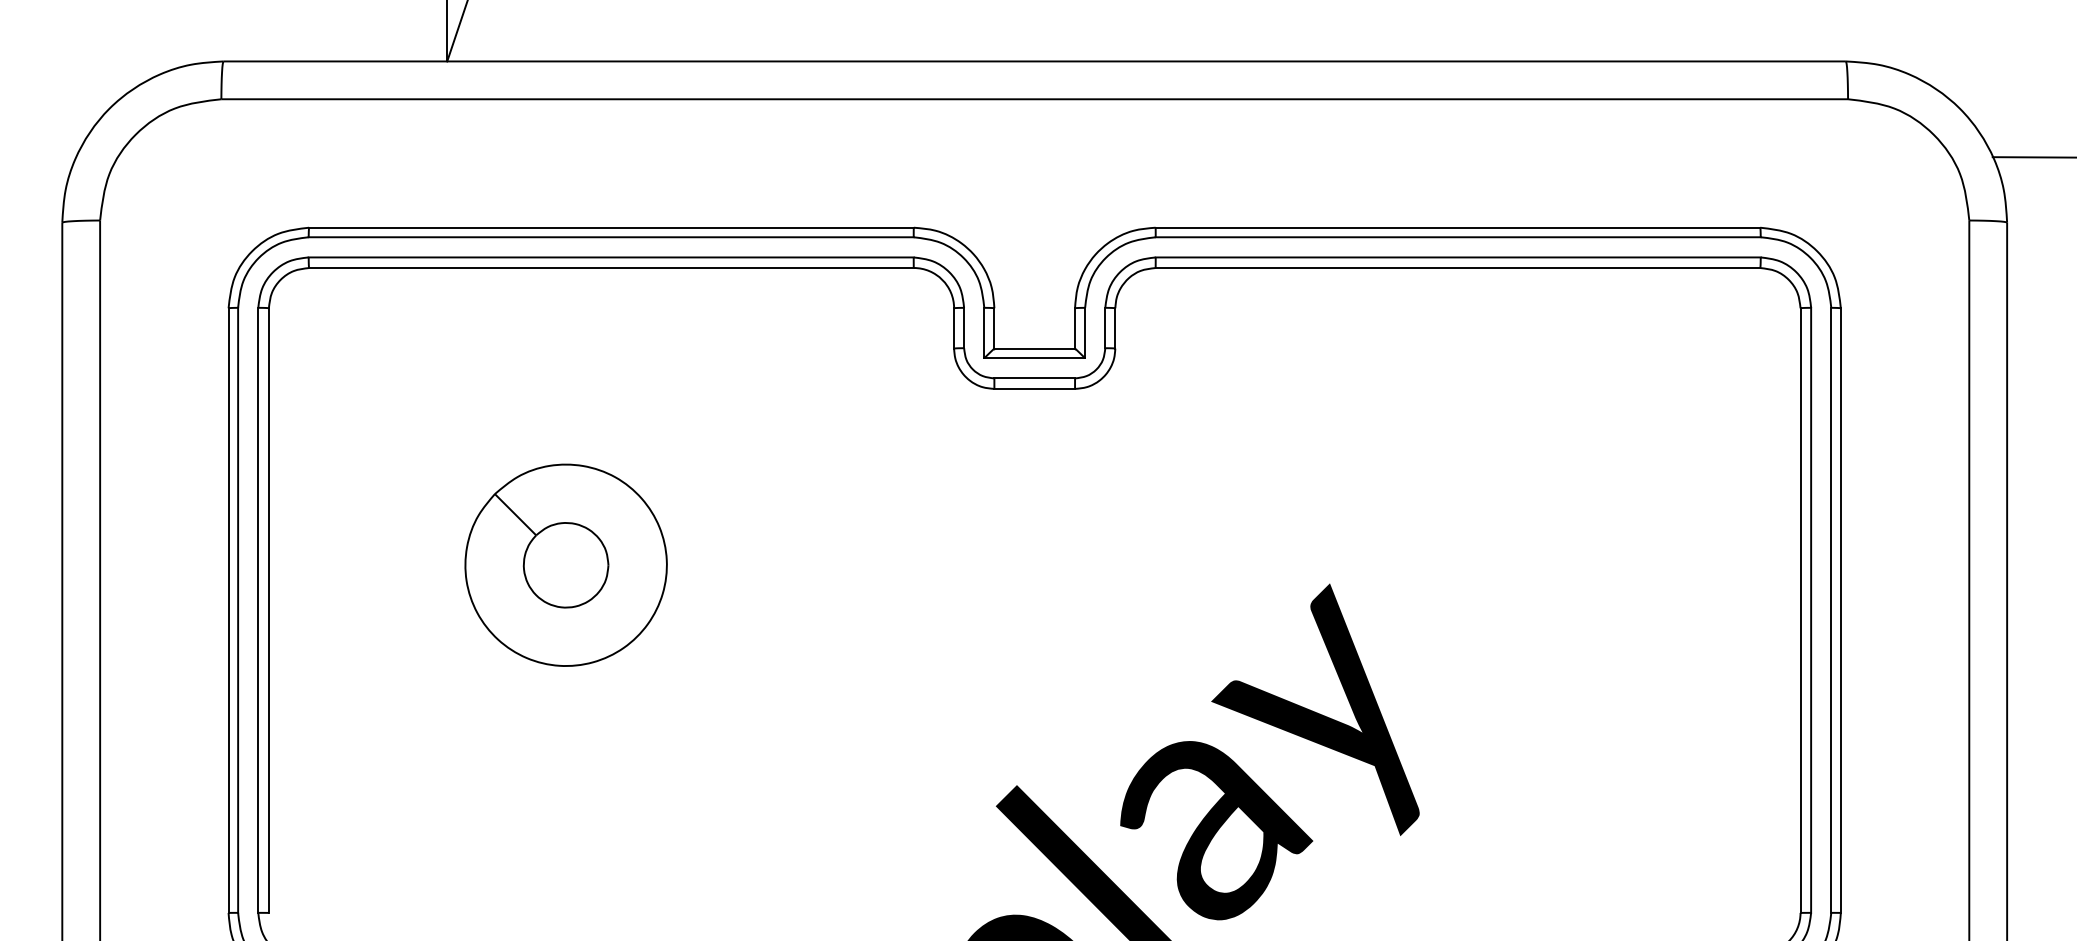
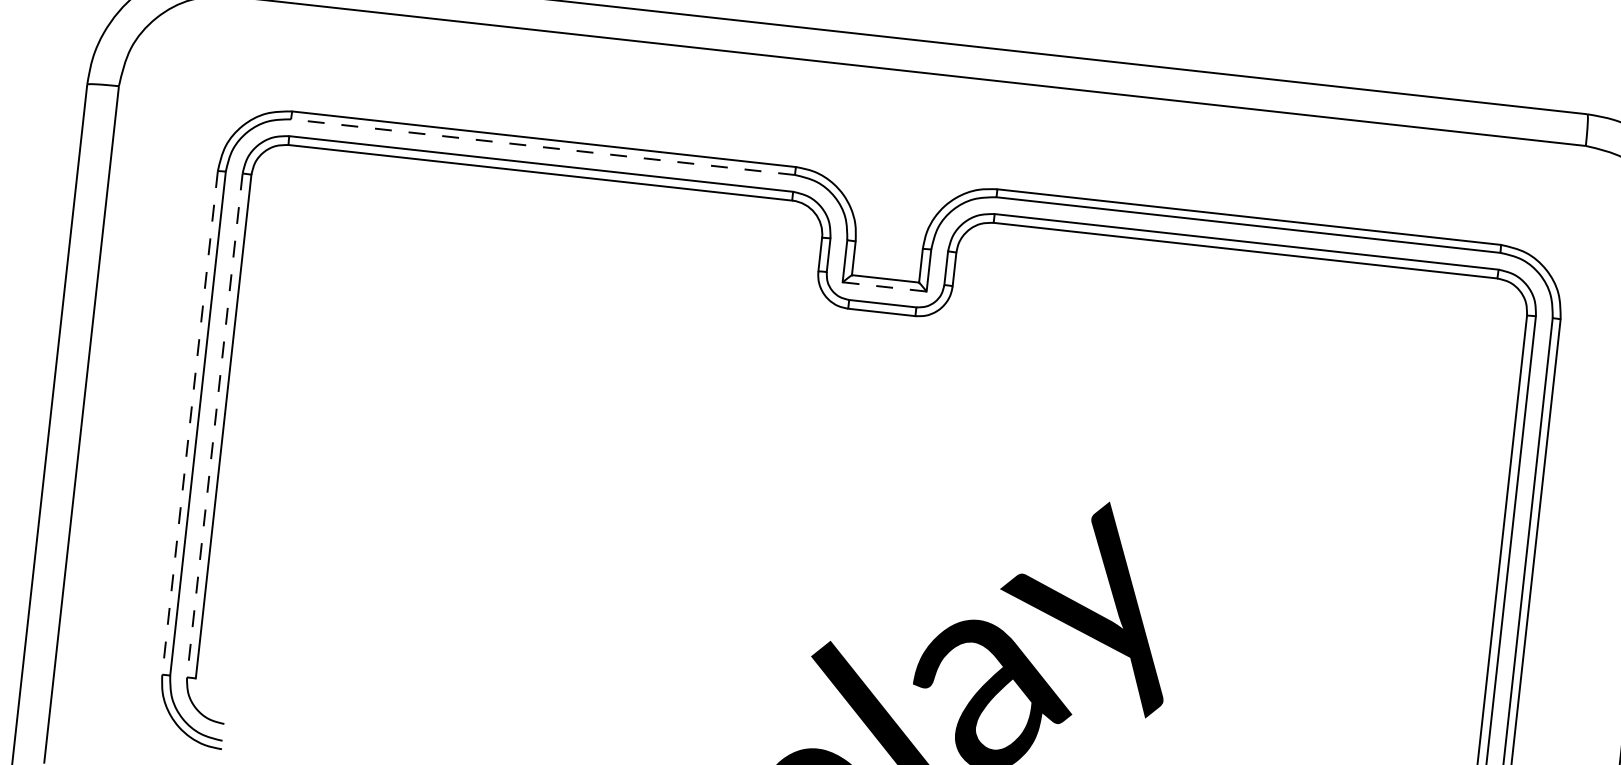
line: (611, 237) -> (543, 147), solid -> dashed
line: (1034, 358) -> (884, 287), solid -> dashed
part: (565, 564) -> (474, 415), removed
line: (258, 610) -> (214, 425), solid -> dashed
line: (228, 611) -> (189, 423), solid -> dashed

